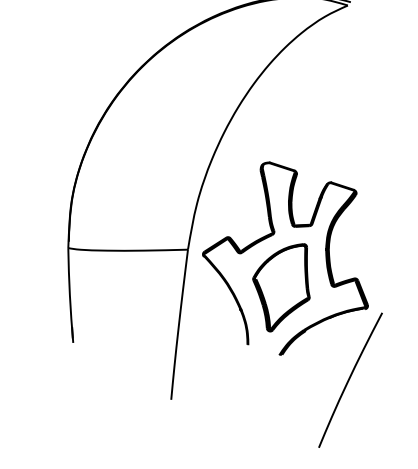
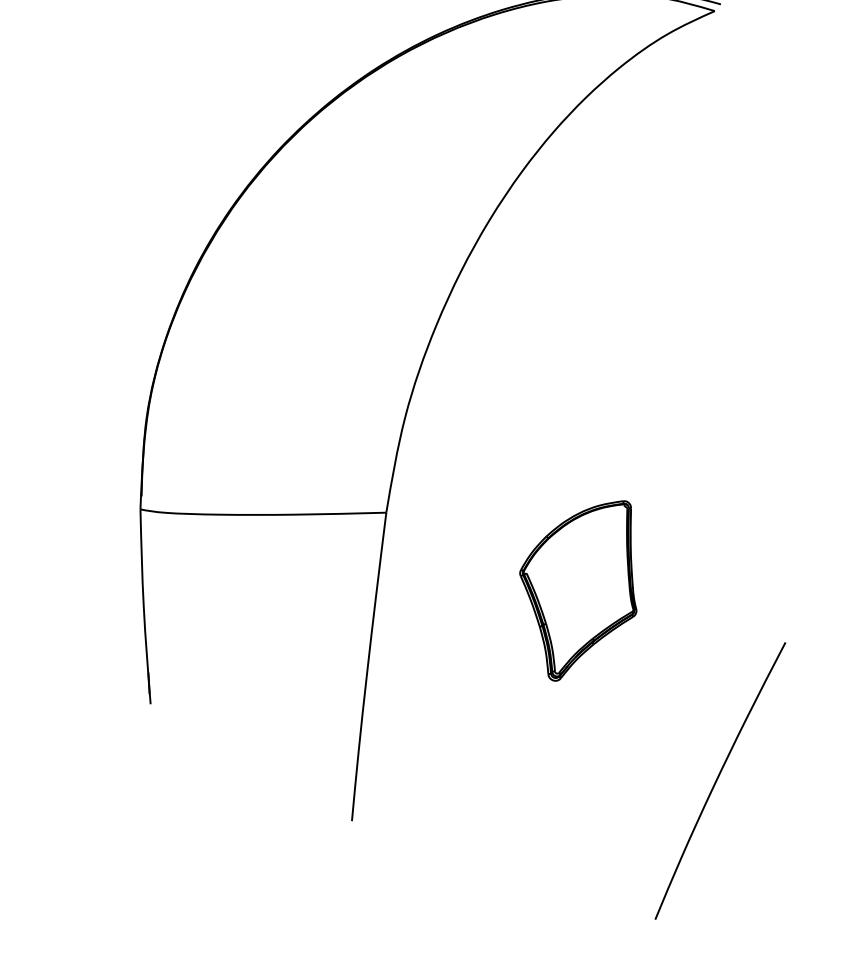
part: (273, 235) -> (562, 483), removed

